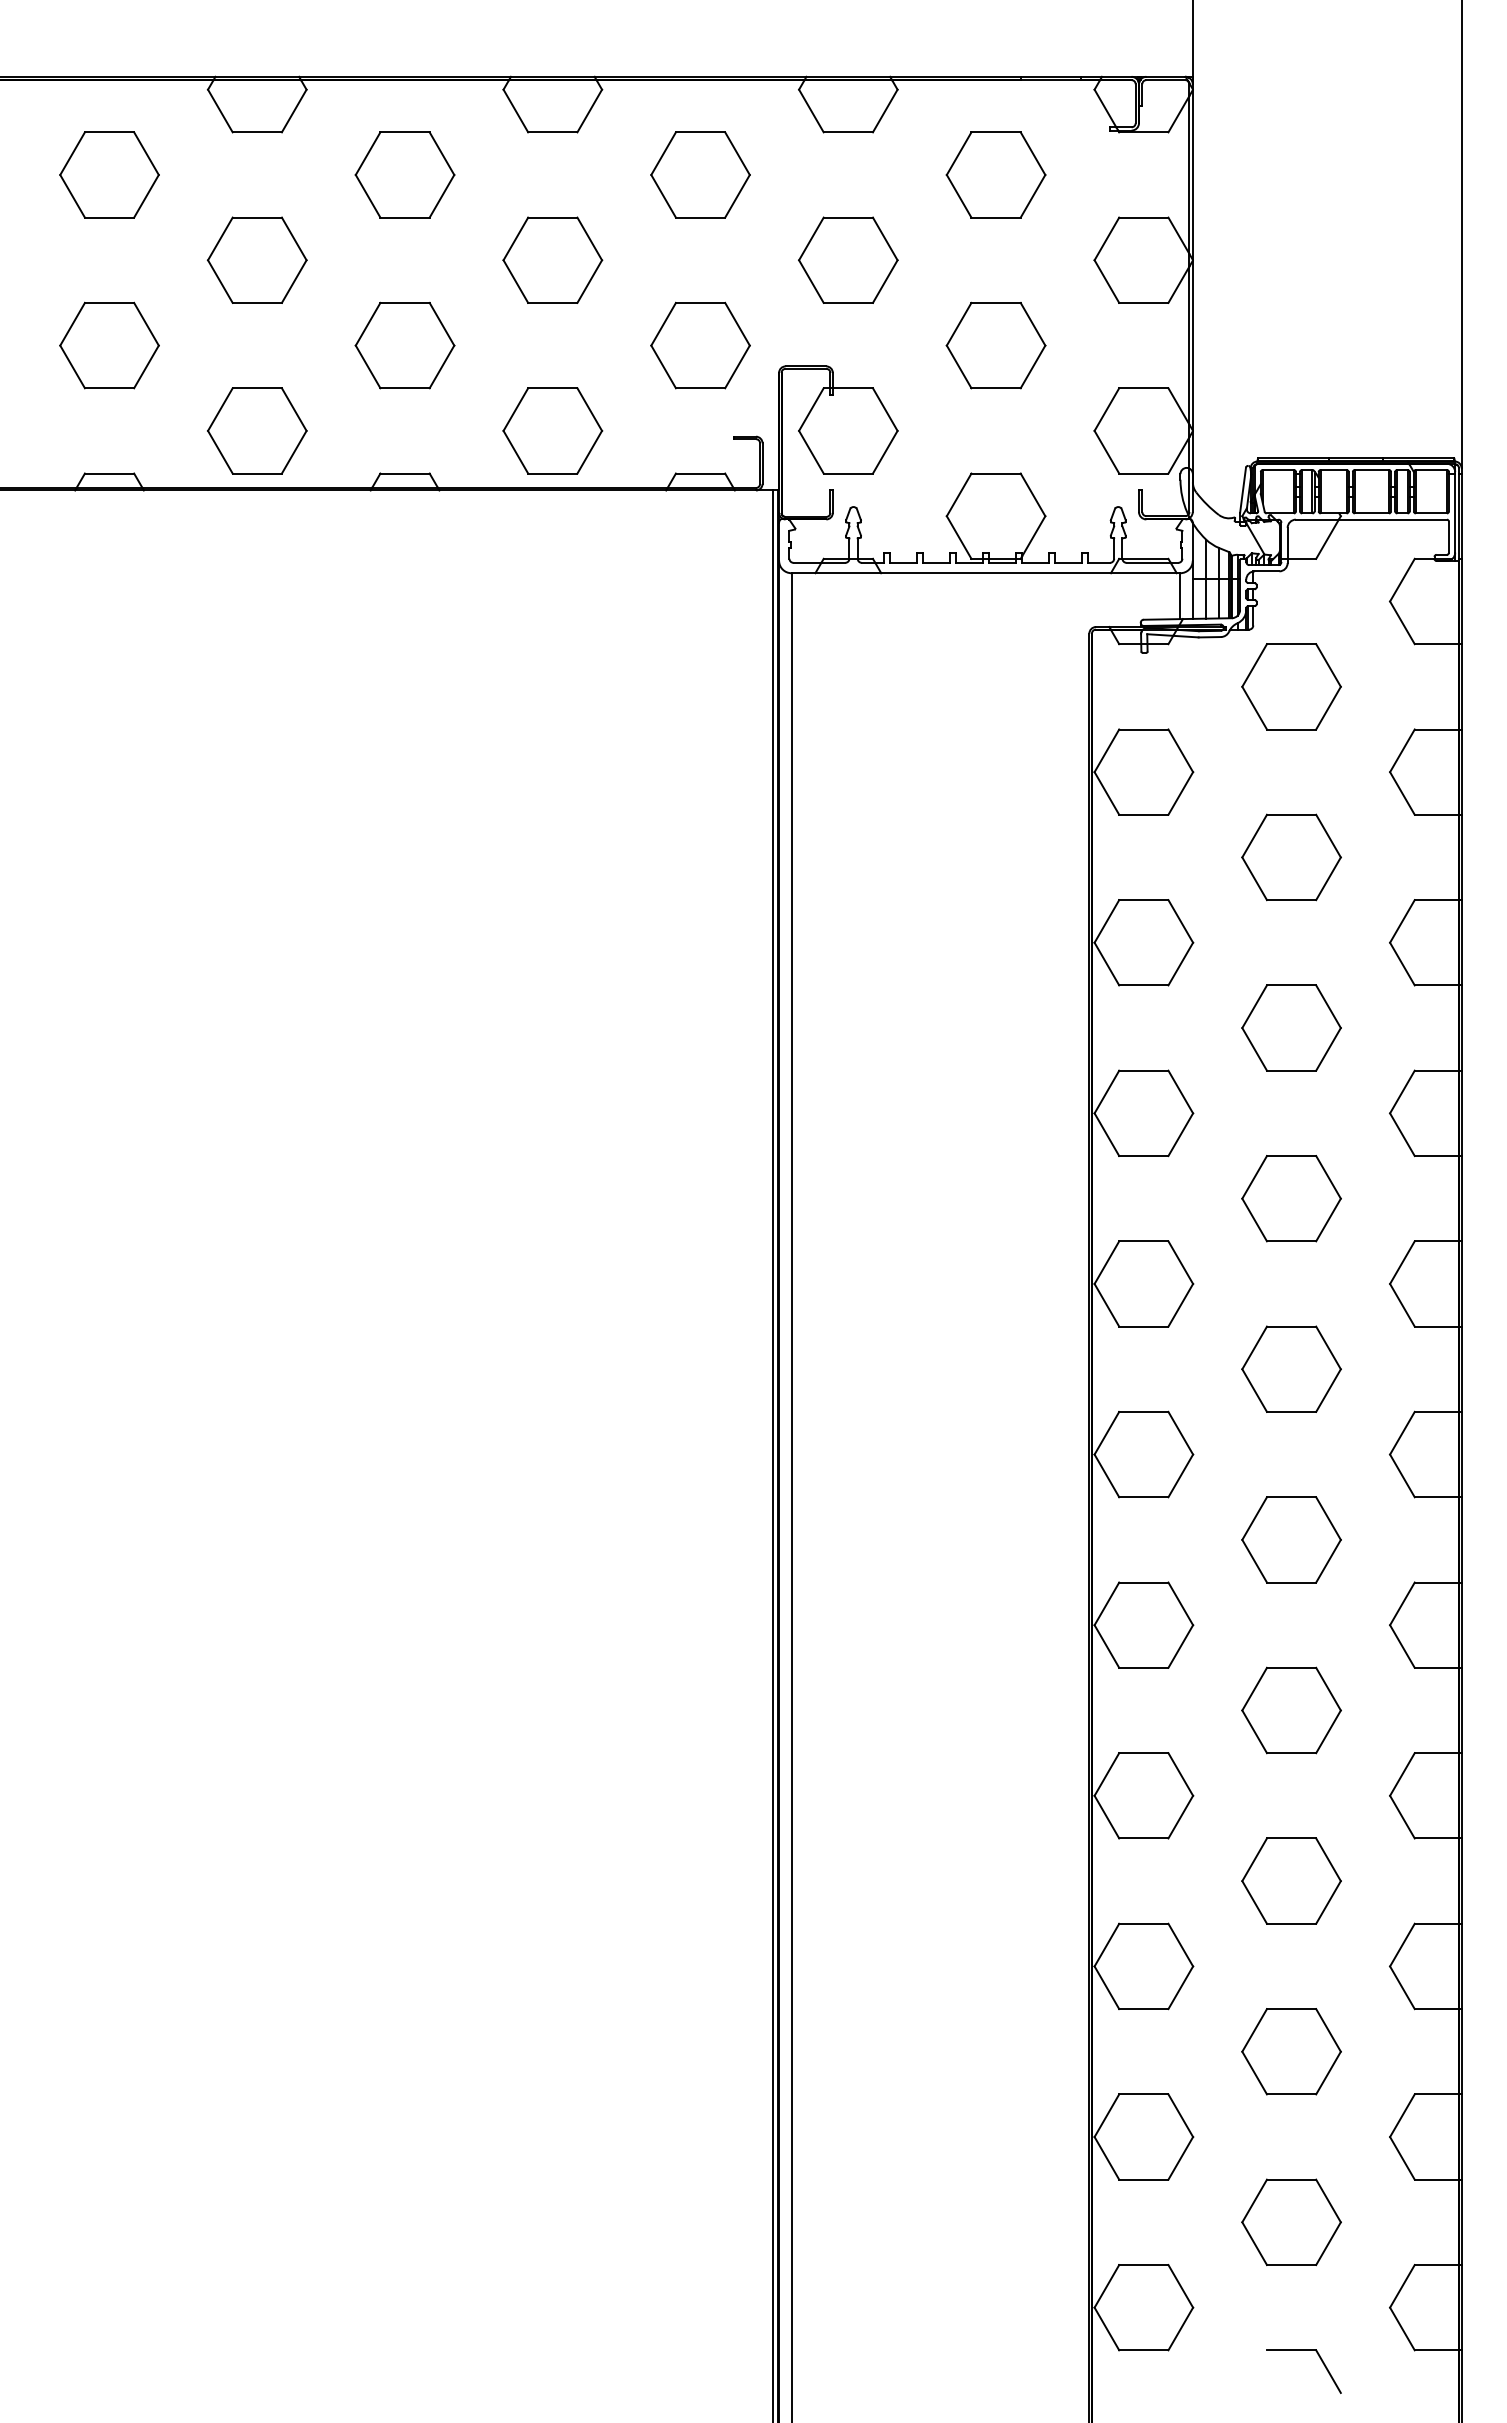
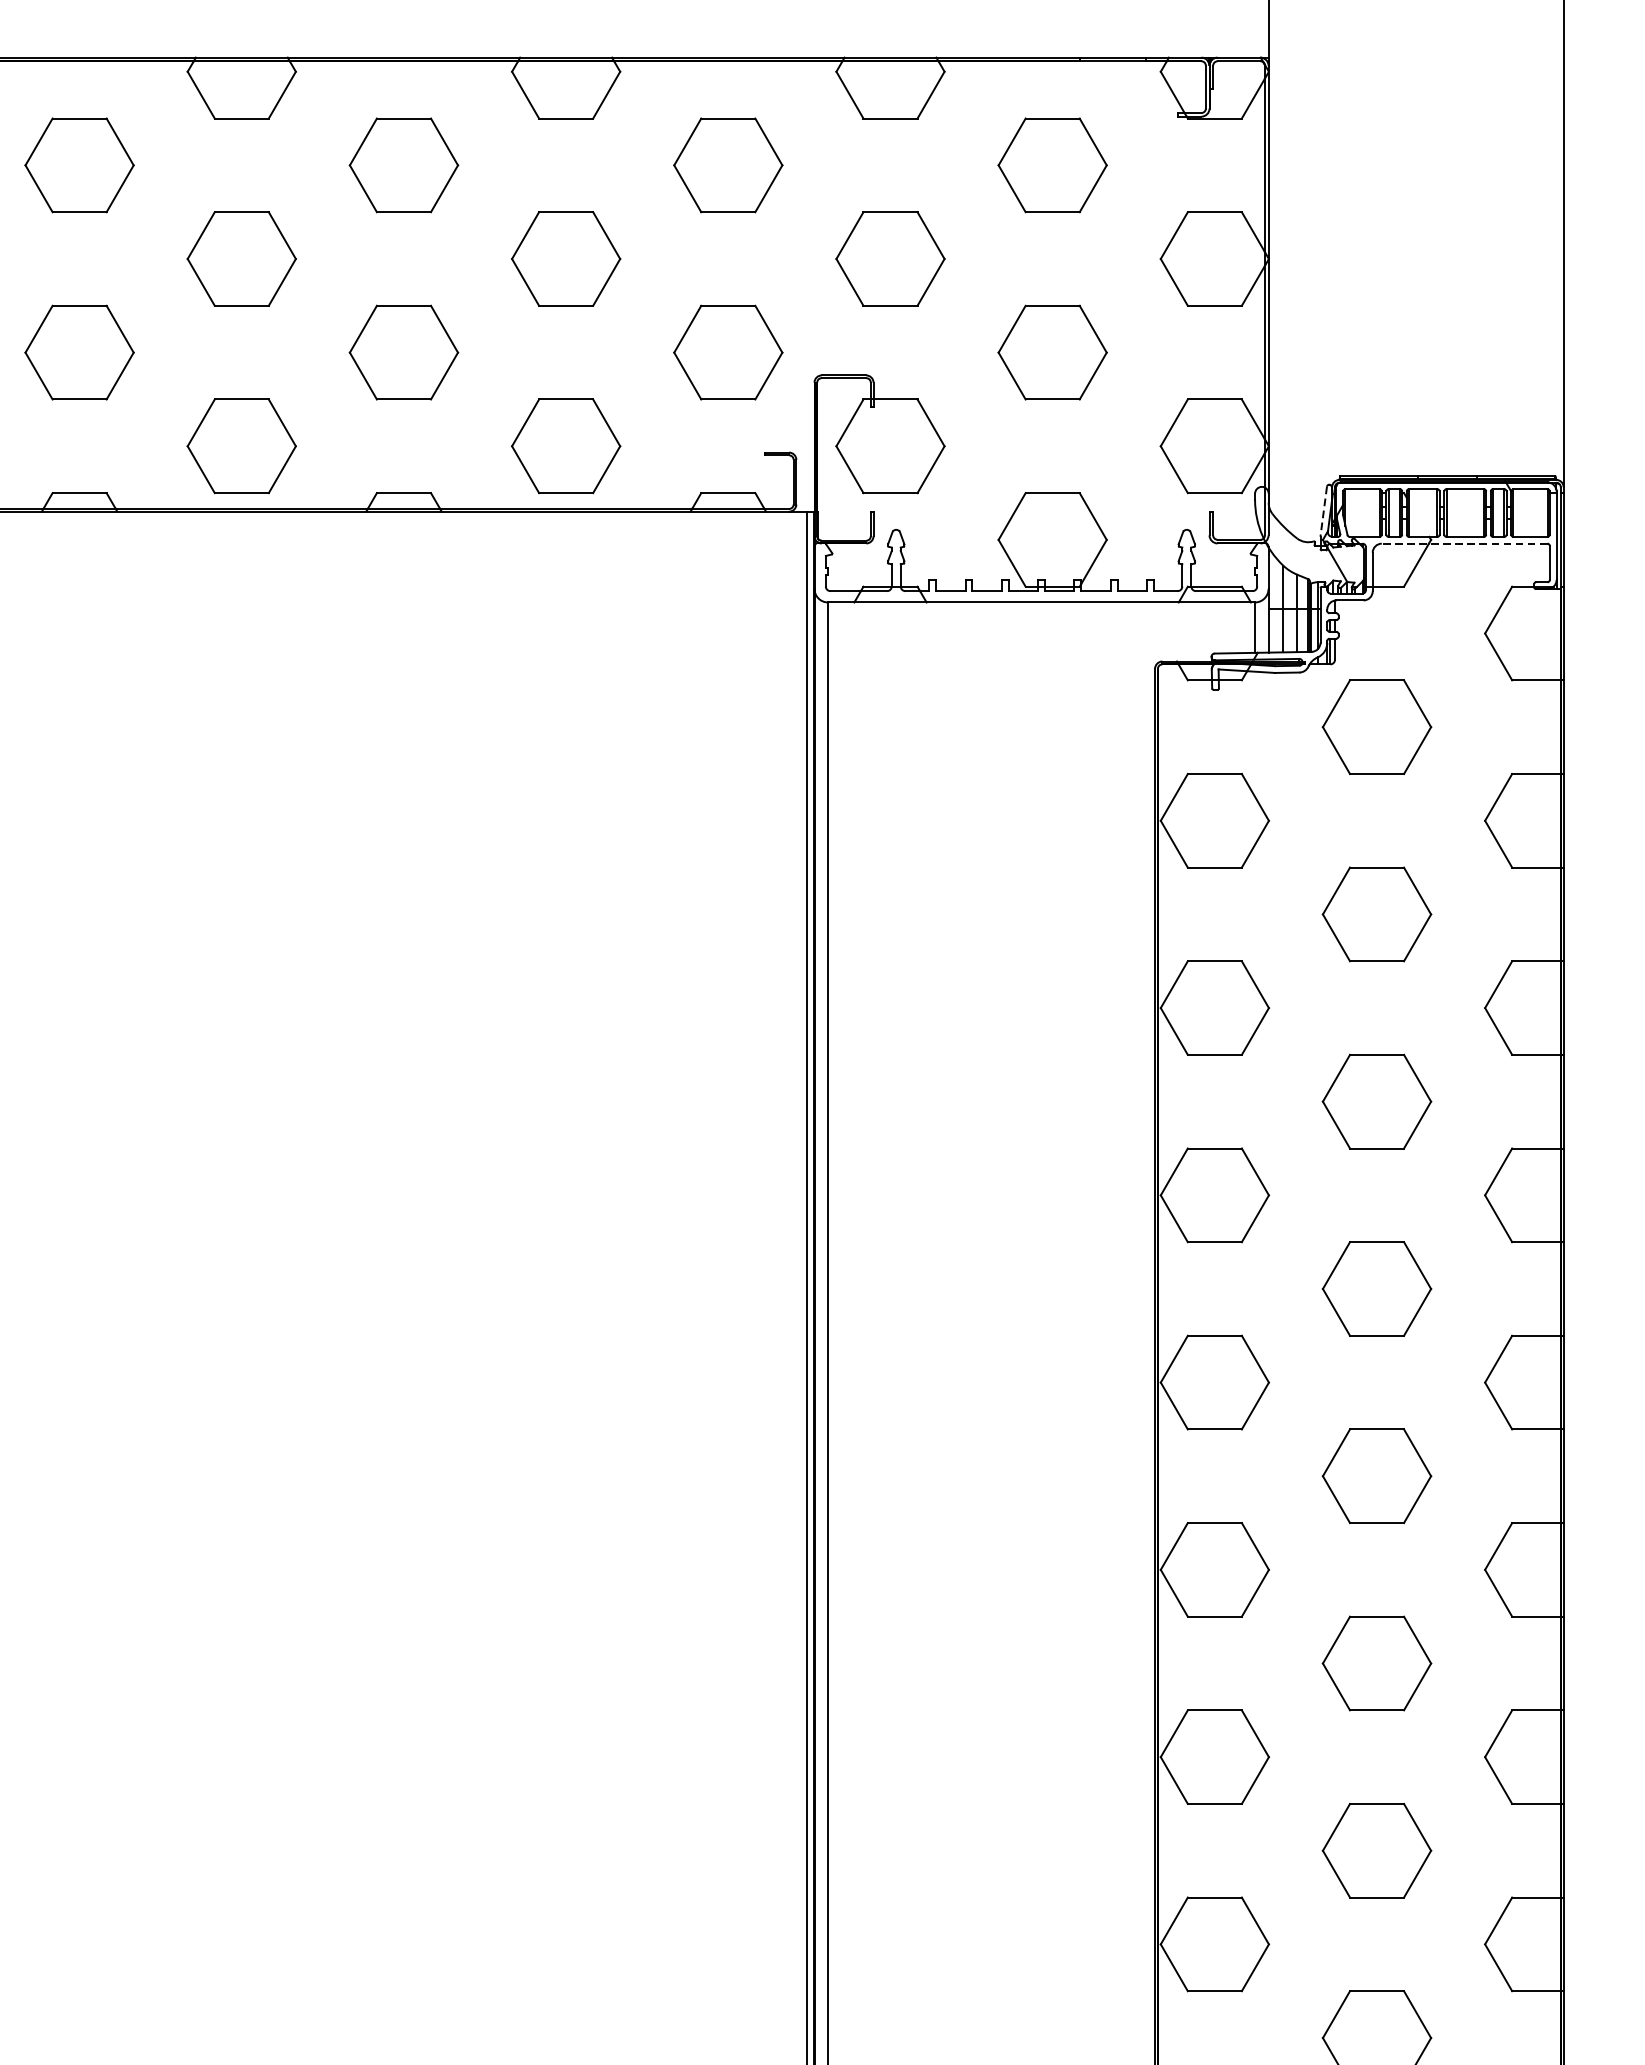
line: (1243, 490) -> (1324, 511), solid -> dashed
line: (1370, 519) -> (1463, 543), solid -> dashed

